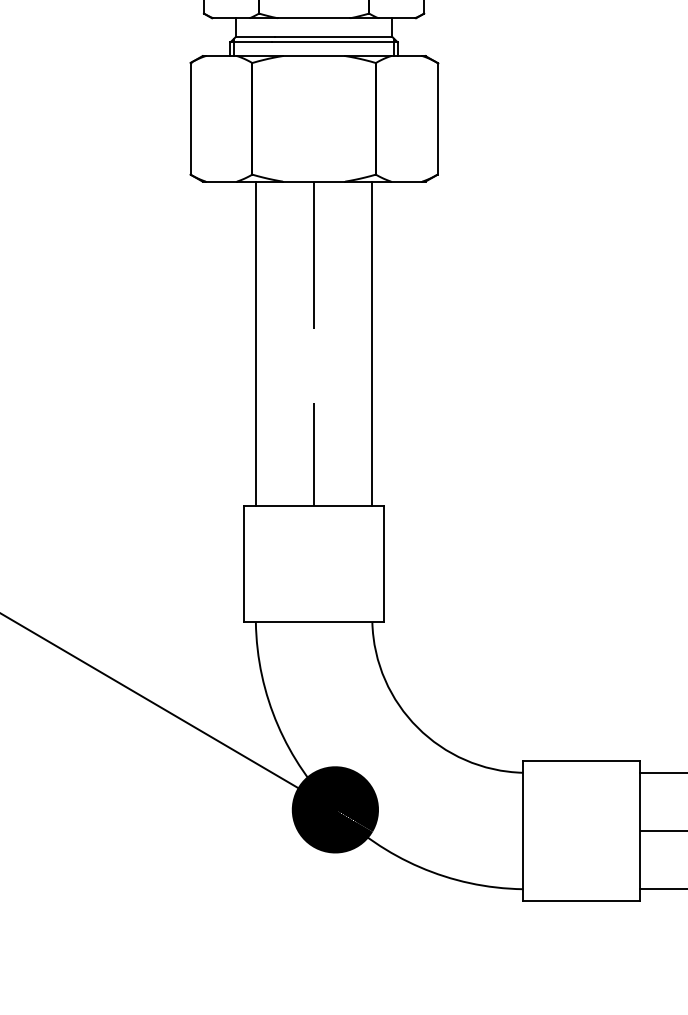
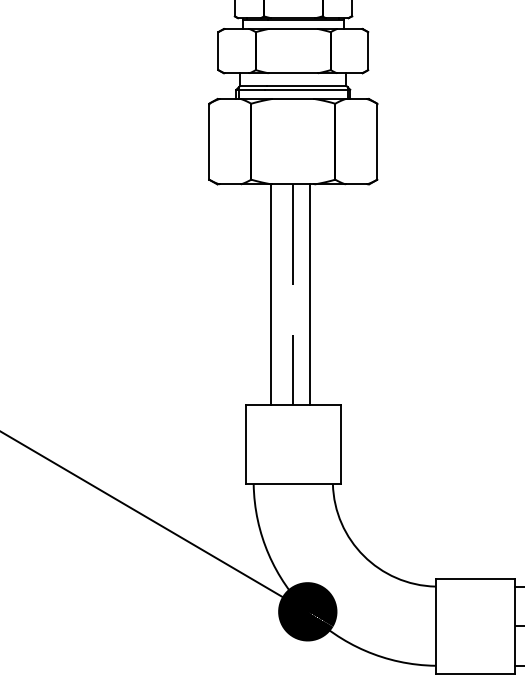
line: (255, 343) -> (270, 294), moved
line: (371, 343) -> (309, 294), moved

